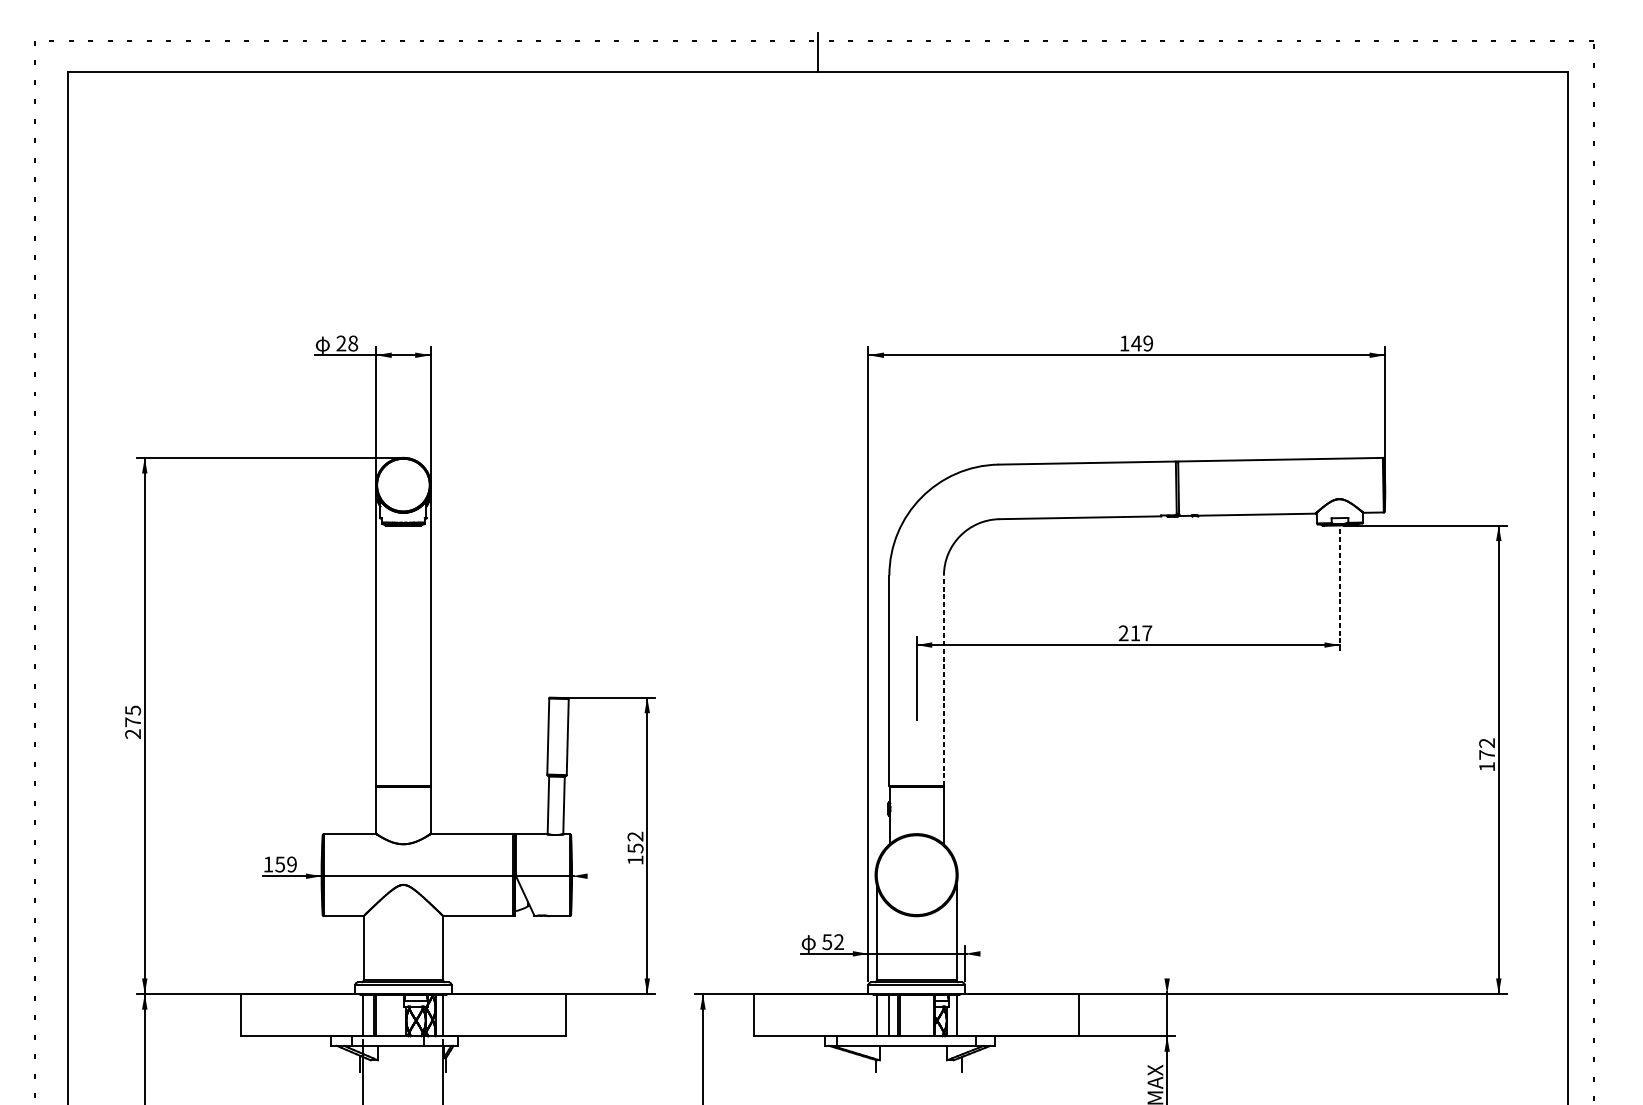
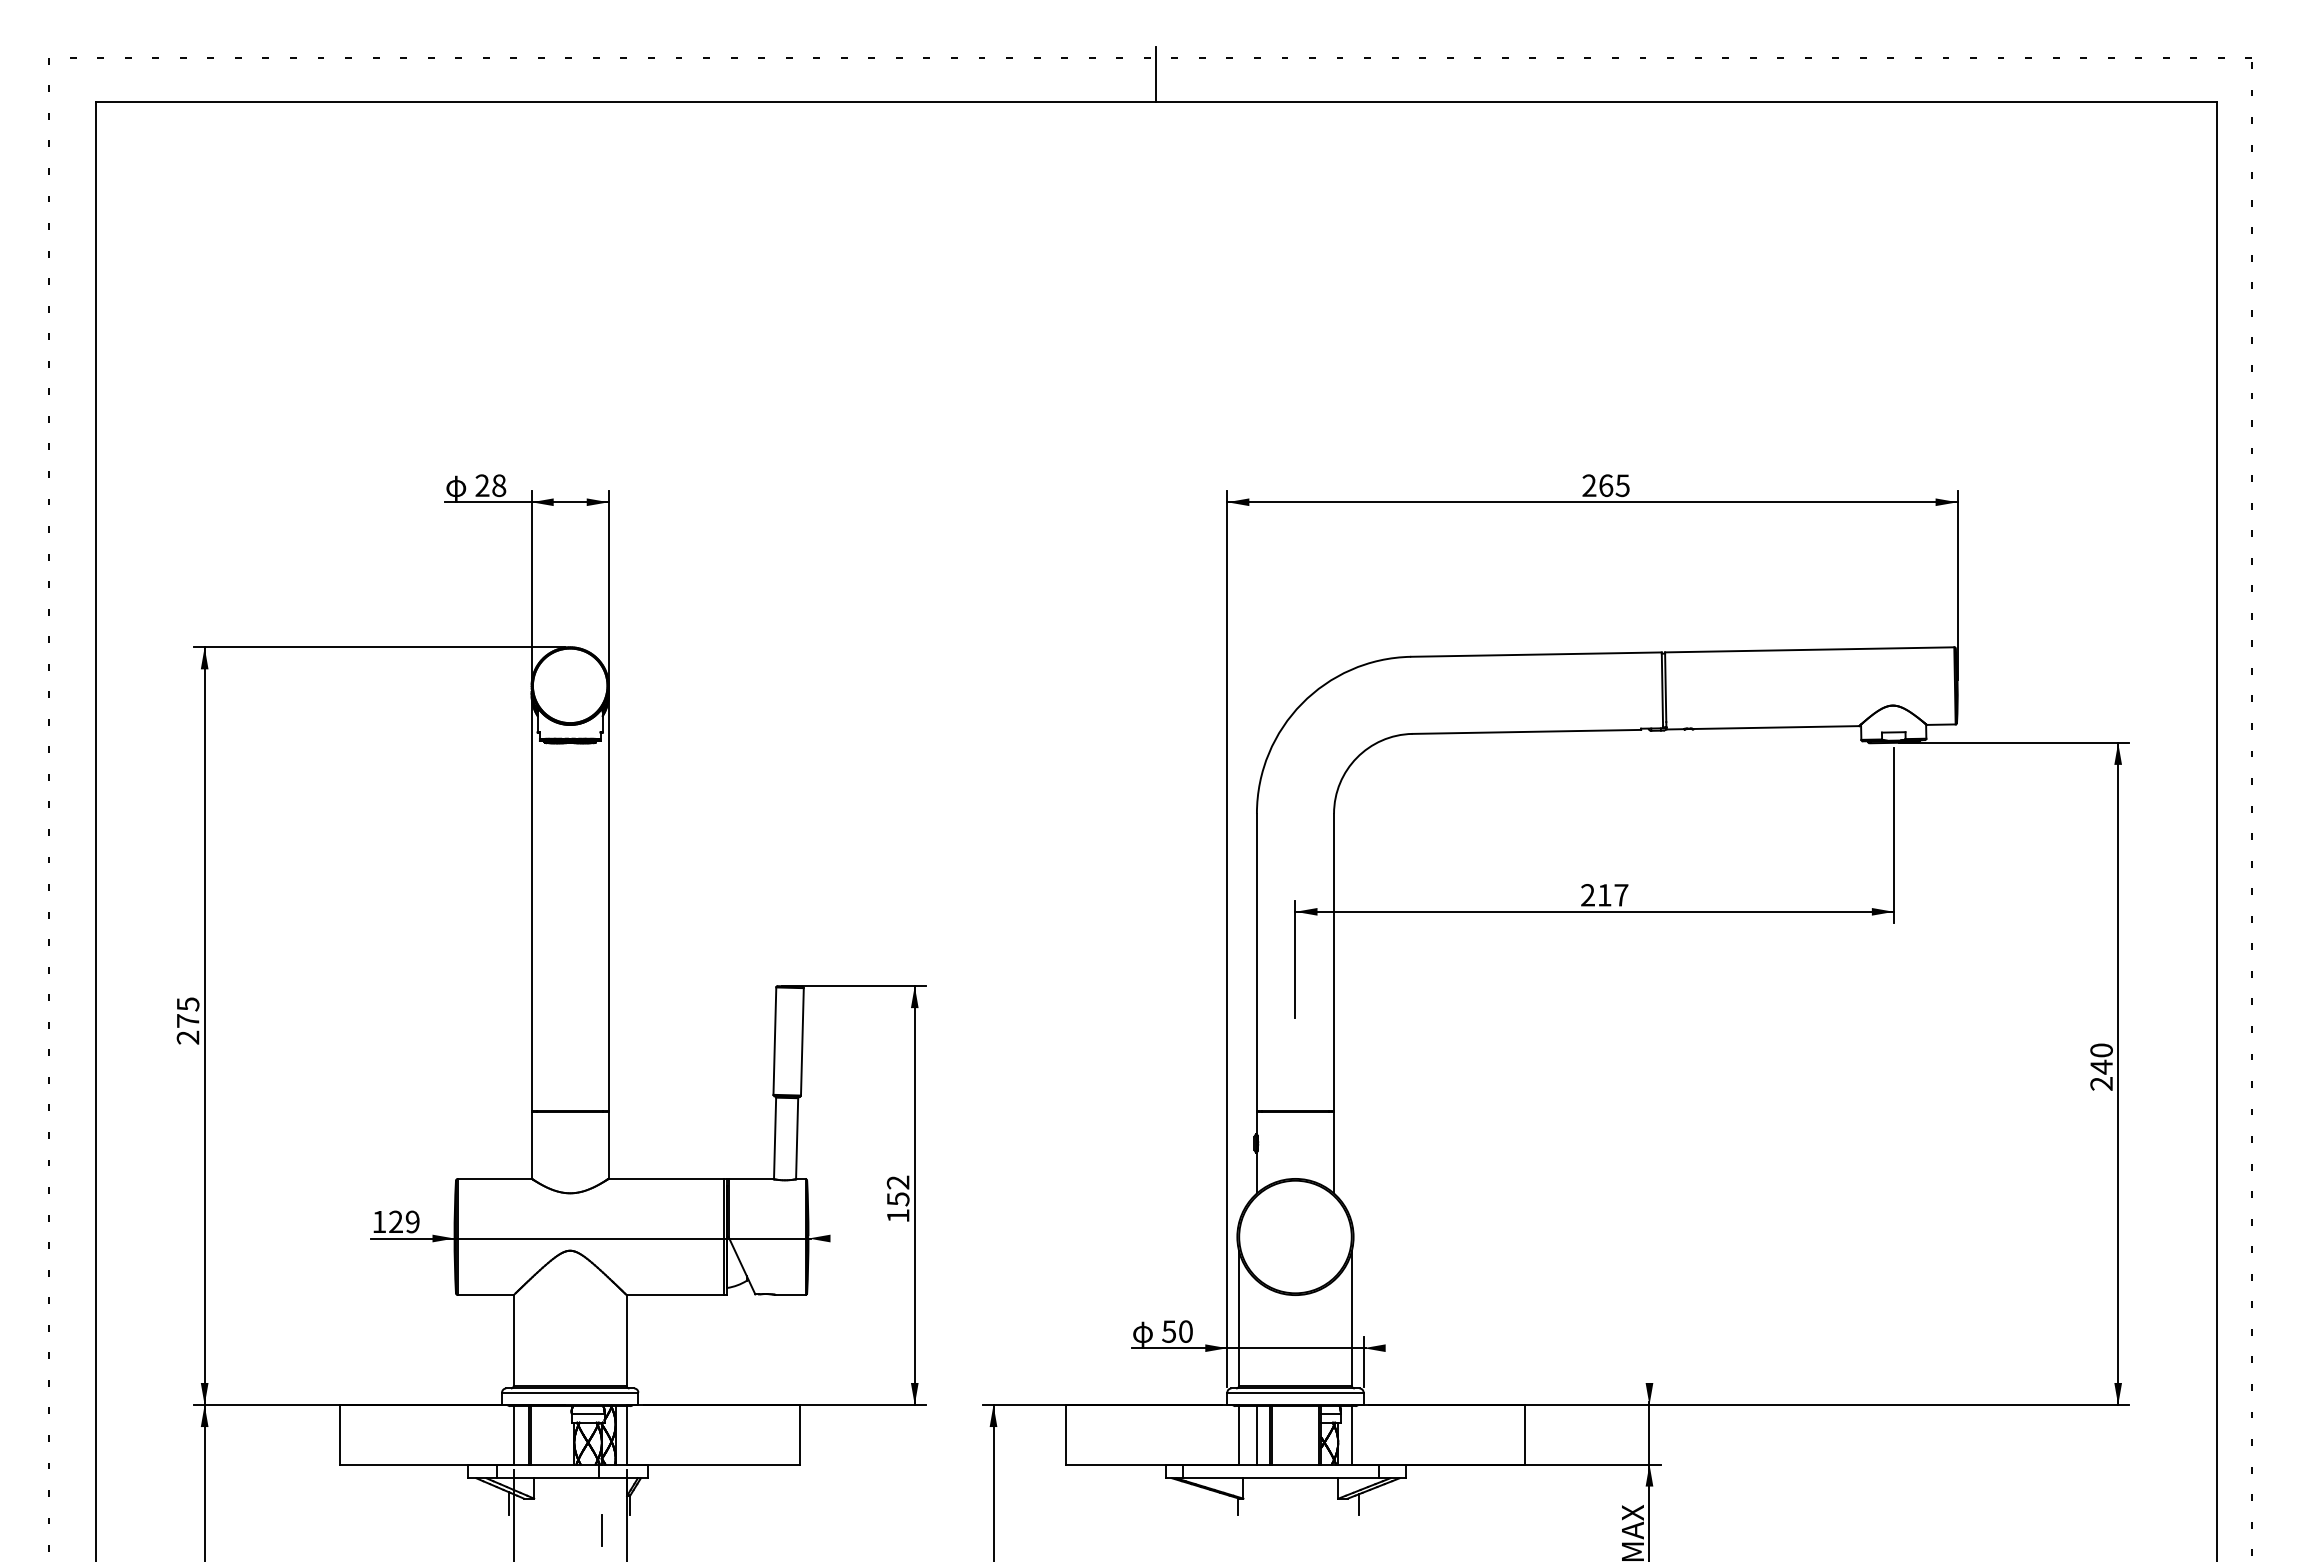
text: (1136, 343) -> (1605, 485), 149 -> 265
line: (1339, 591) -> (1893, 836), dashed -> solid
line: (944, 680) -> (1334, 962), dashed -> solid
text: (1486, 754) -> (2101, 1066), 172 -> 240
text: (279, 864) -> (395, 1221), 159 -> 129
text: (838, 942) -> (1185, 1331), 52 -> 50
line: (425, 1082) -> (601, 1530), added

